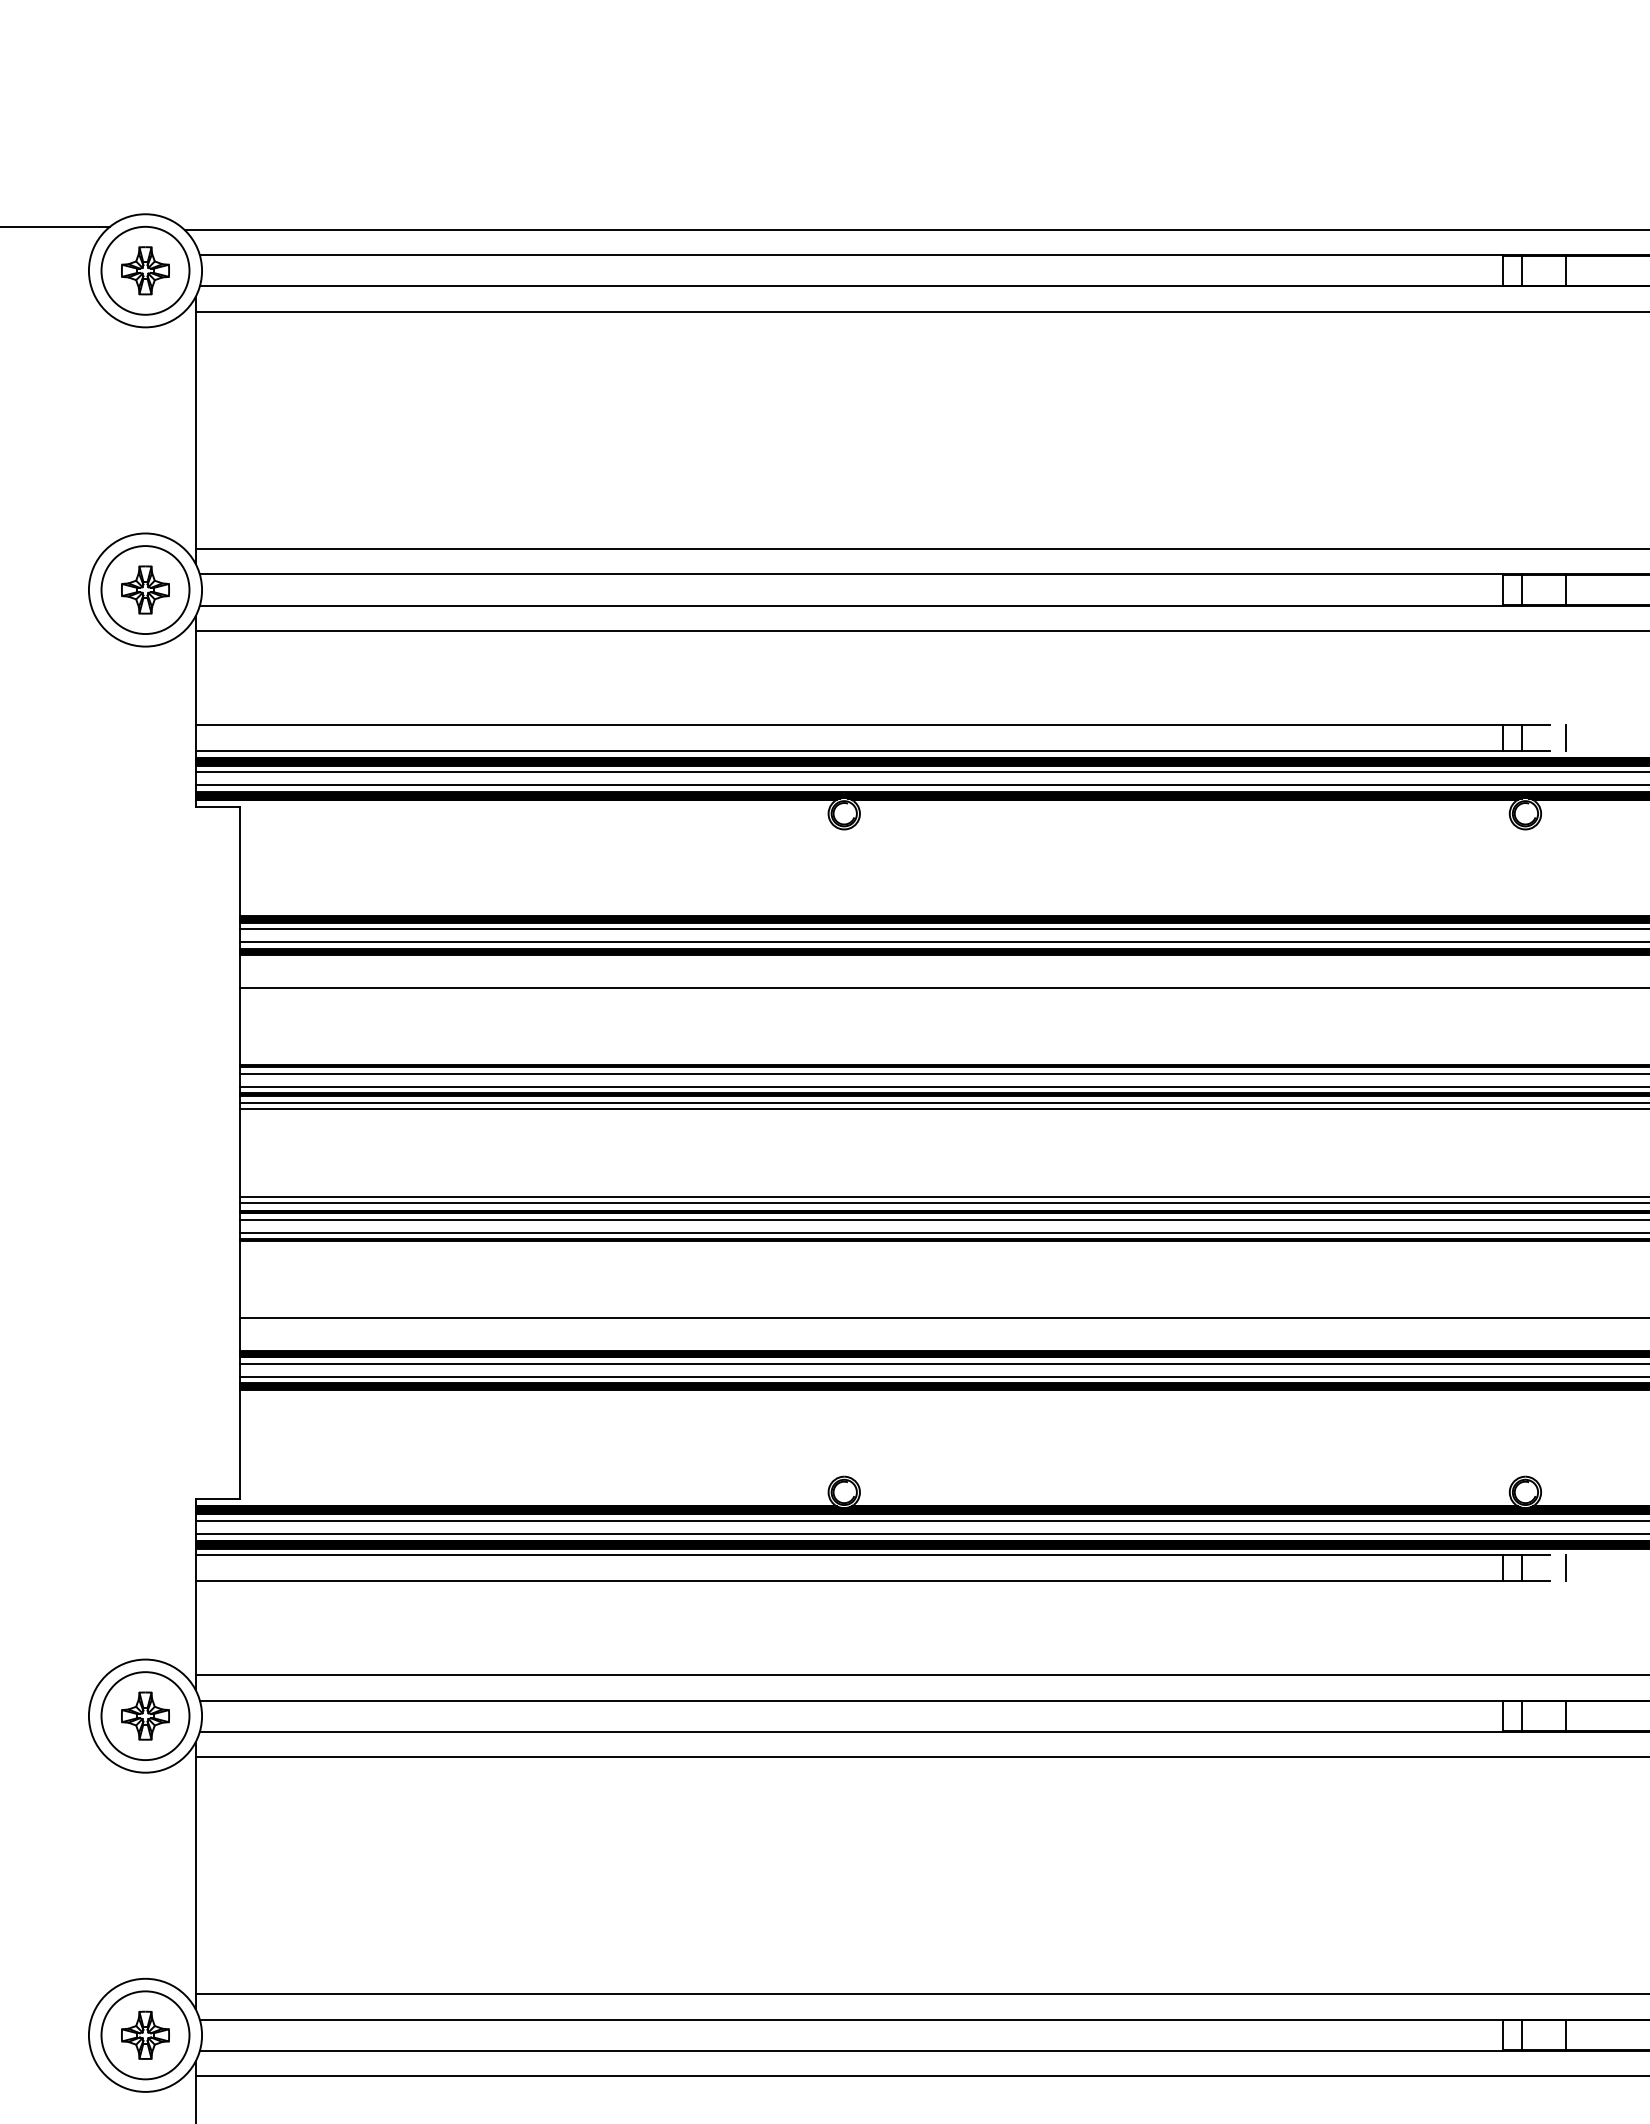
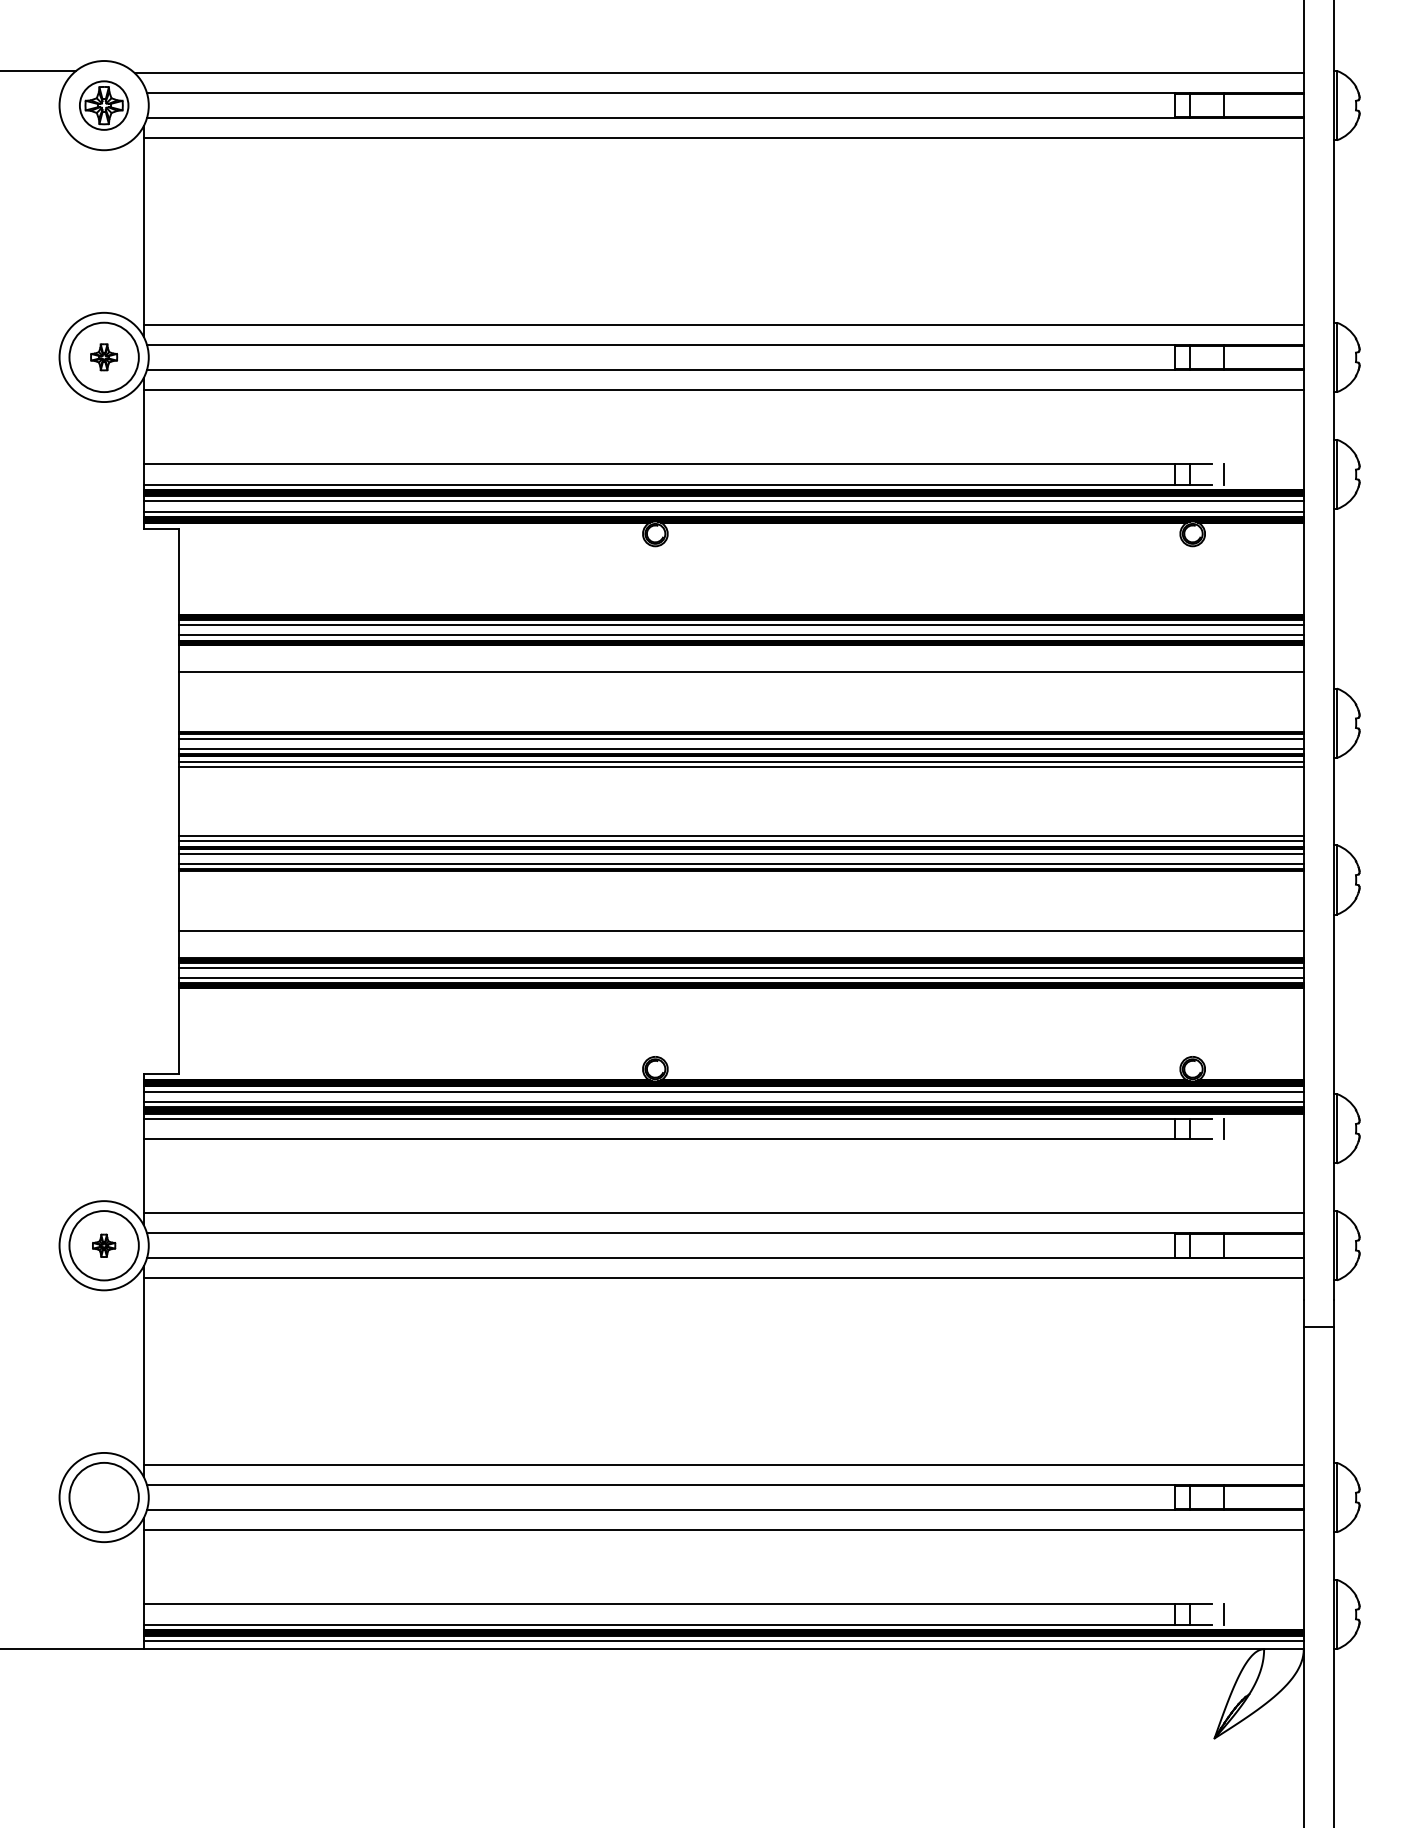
circle: (144, 270) -> (103, 105), size x0.7
part: (144, 588) -> (103, 356), size x0.7
part: (144, 1715) -> (103, 1245), size x0.6
part: (144, 2035) -> (103, 1497), removed

